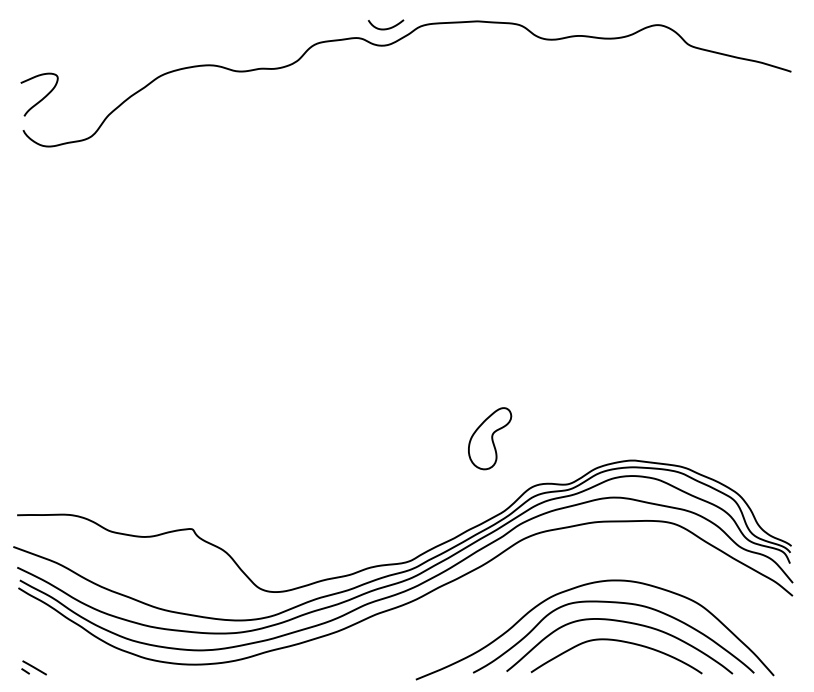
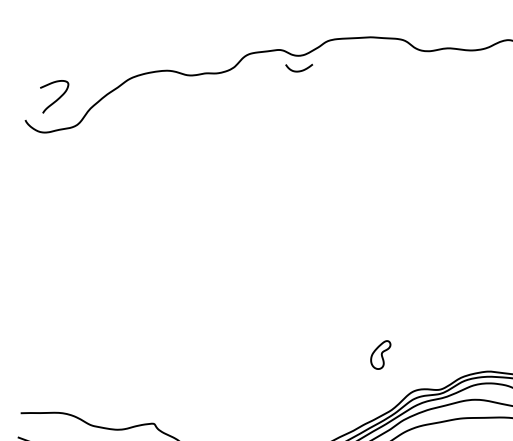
curve: (385, 28) -> (298, 70), moved
curve: (43, 97) -> (57, 99), moved
part: (490, 438) -> (381, 354), size x0.6

